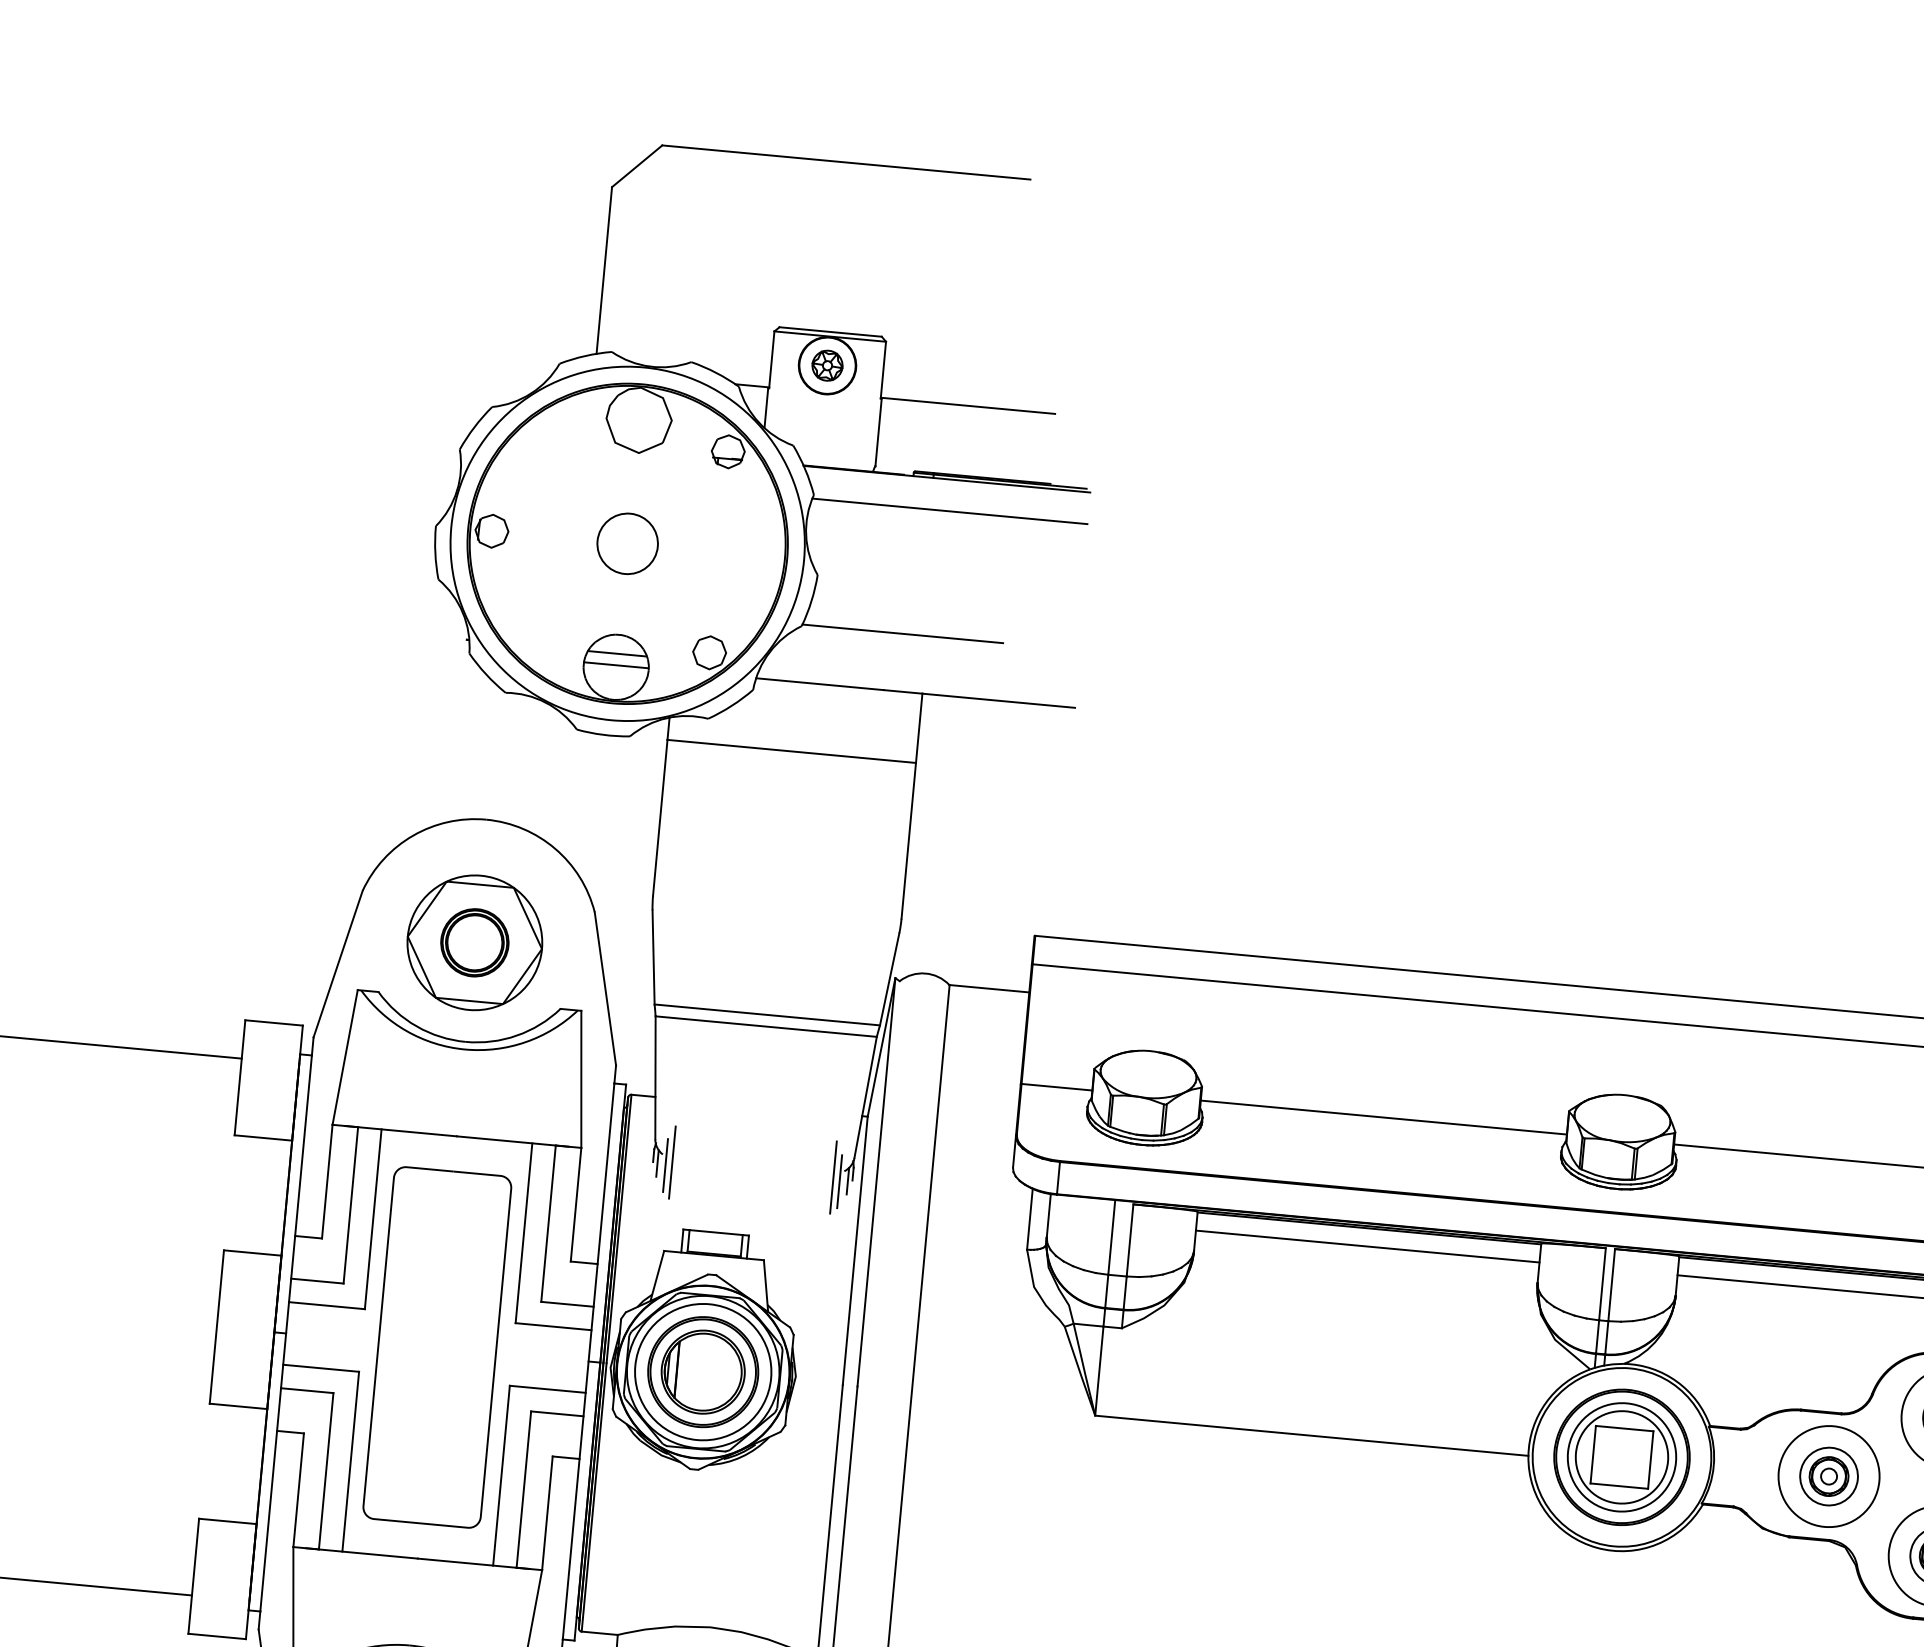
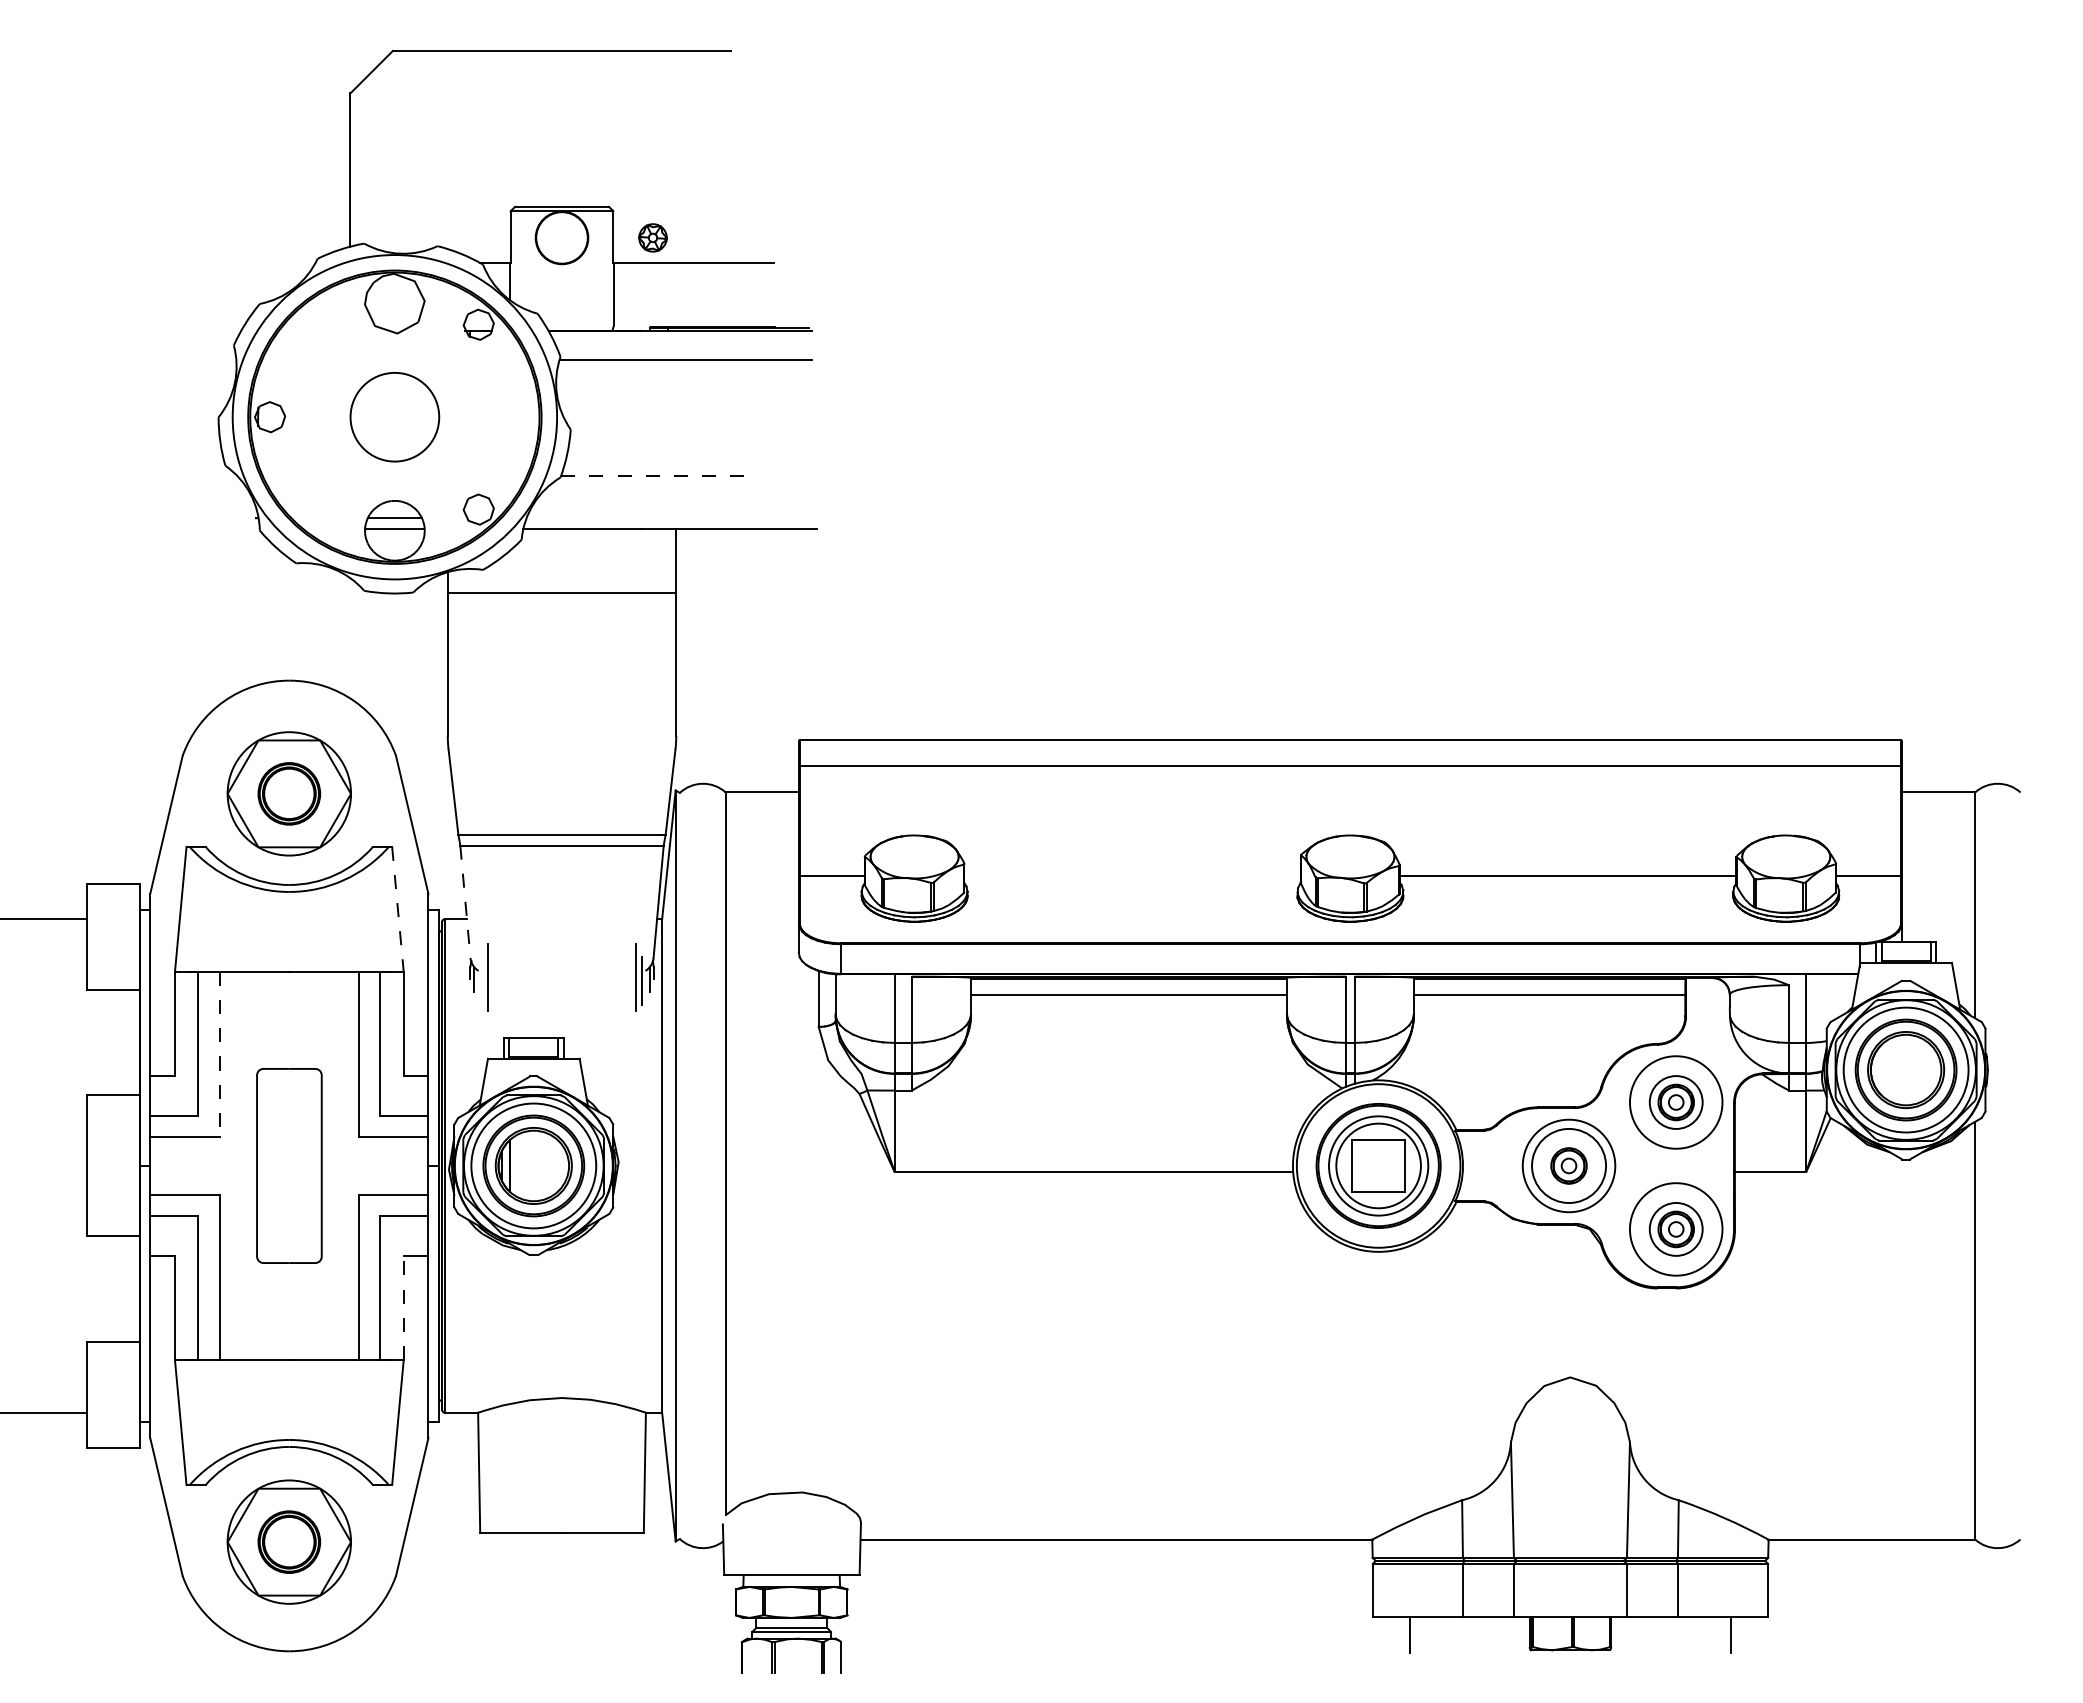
part: (827, 365) -> (652, 237), moved
circle: (627, 543) -> (394, 416), size x1.6
line: (902, 634) -> (653, 476), solid -> dashed
line: (655, 1078) -> (465, 902), solid -> dashed
line: (580, 1079) -> (397, 909), solid -> dashed
line: (1383, 1117) -> (1132, 876), removed
line: (665, 1165) -> (481, 980), removed
line: (373, 1219) -> (220, 1054), solid -> dashed
part: (437, 1346) -> (289, 1165), size x0.6
circle: (1828, 1476) -> (1568, 1165), size x1.4
line: (547, 1512) -> (403, 1307), solid -> dashed

